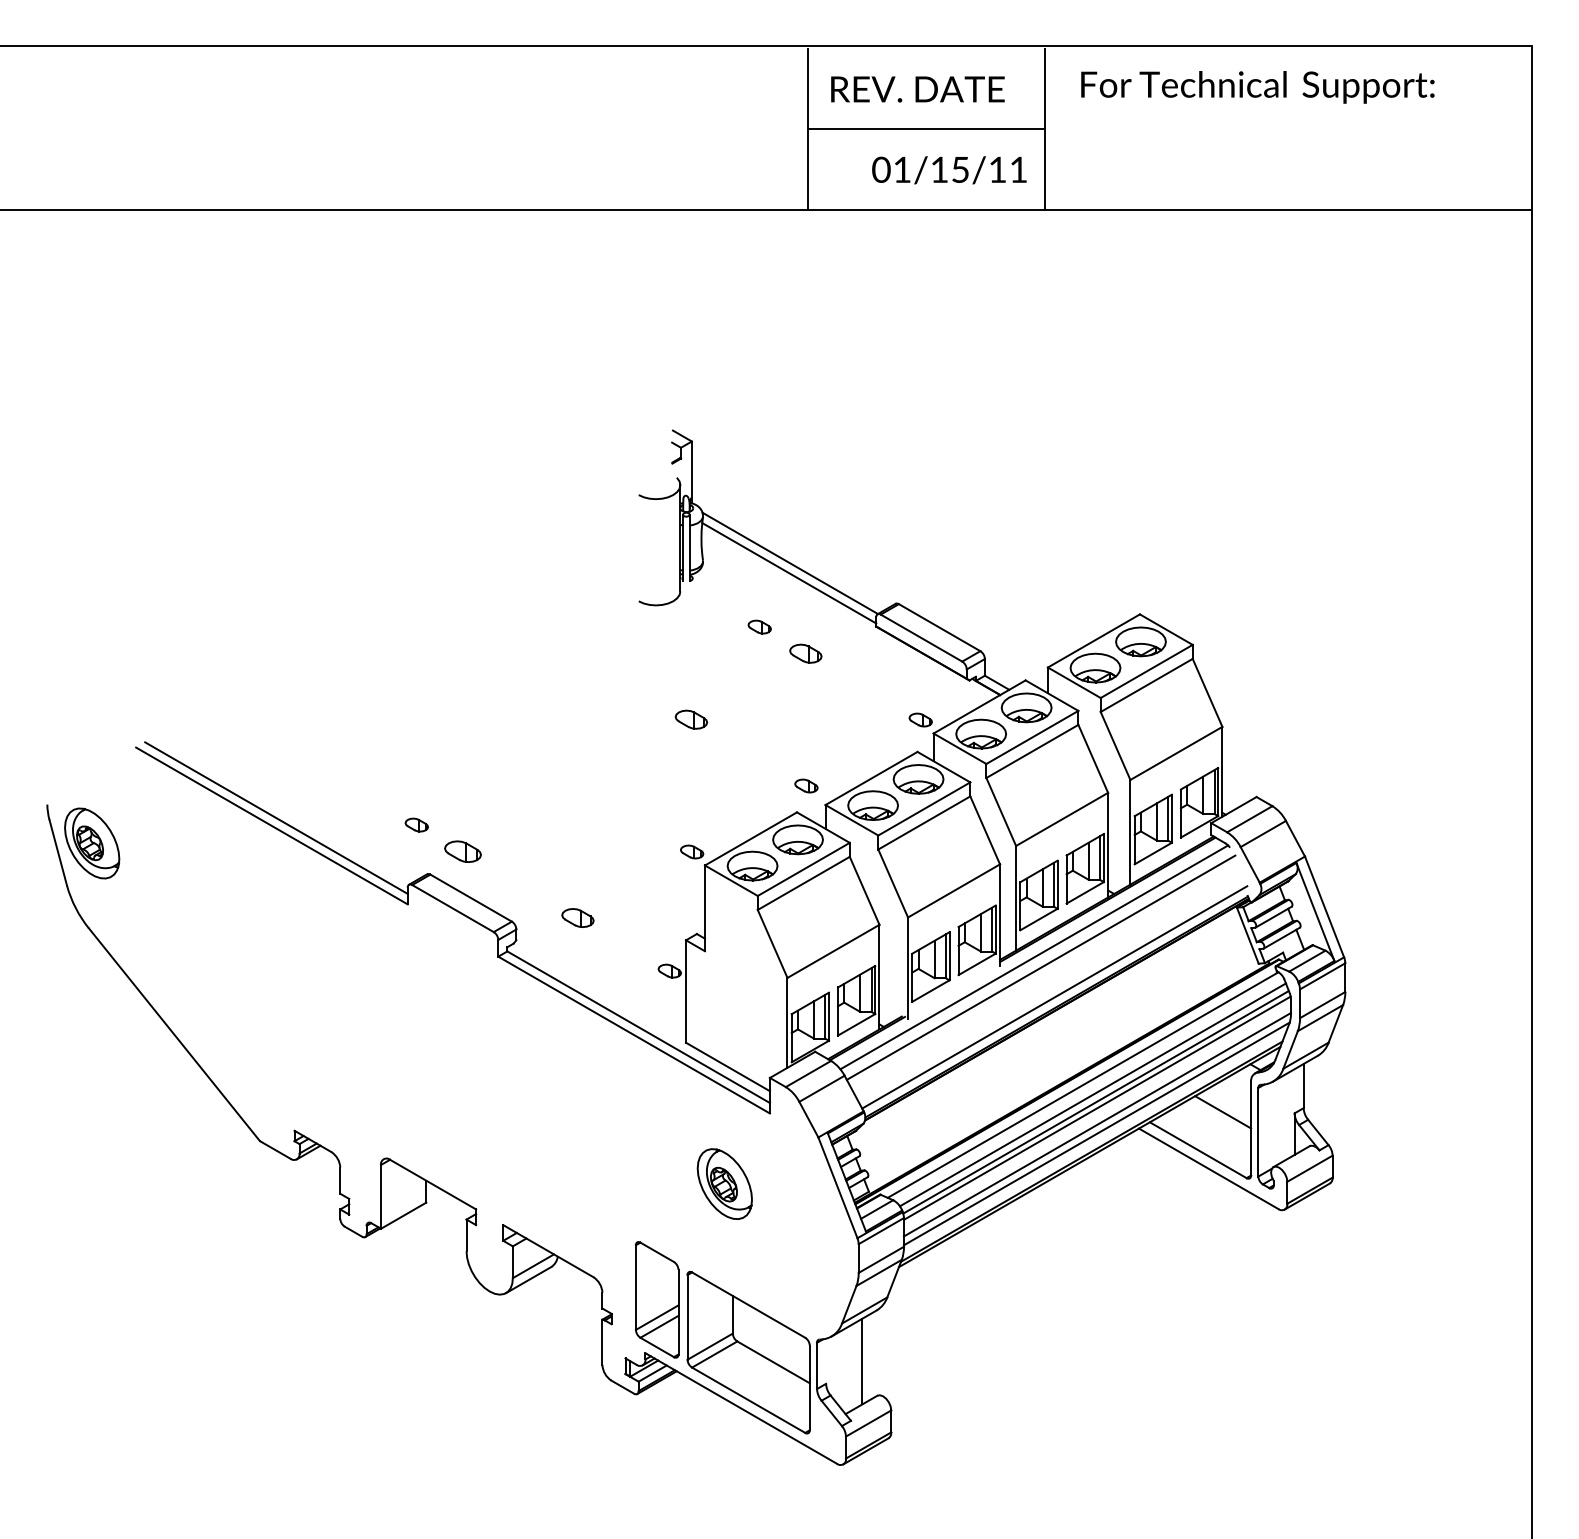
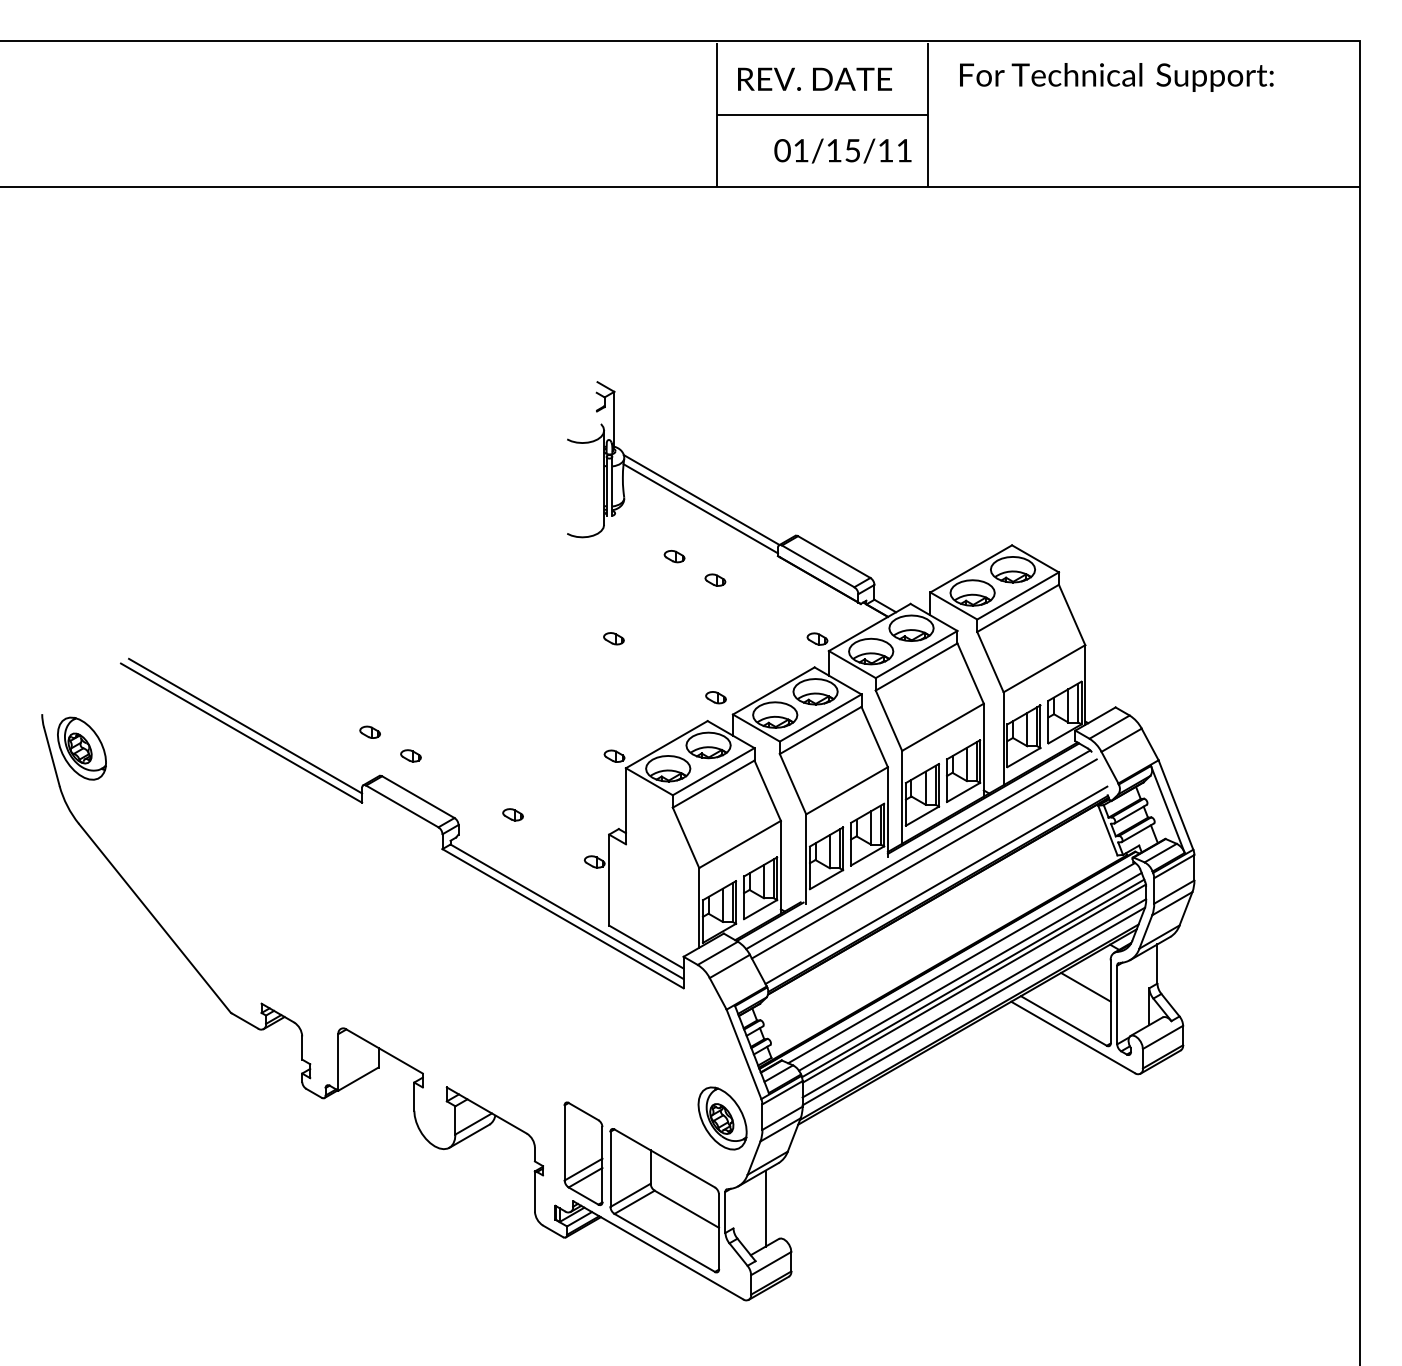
part: (805, 653) -> (715, 580), size x0.71
part: (691, 719) -> (614, 638), size x0.71
part: (462, 851) -> (410, 755), size x0.62
part: (577, 917) -> (512, 814), size x0.71
part: (724, 1183) -> (722, 1117), moved

